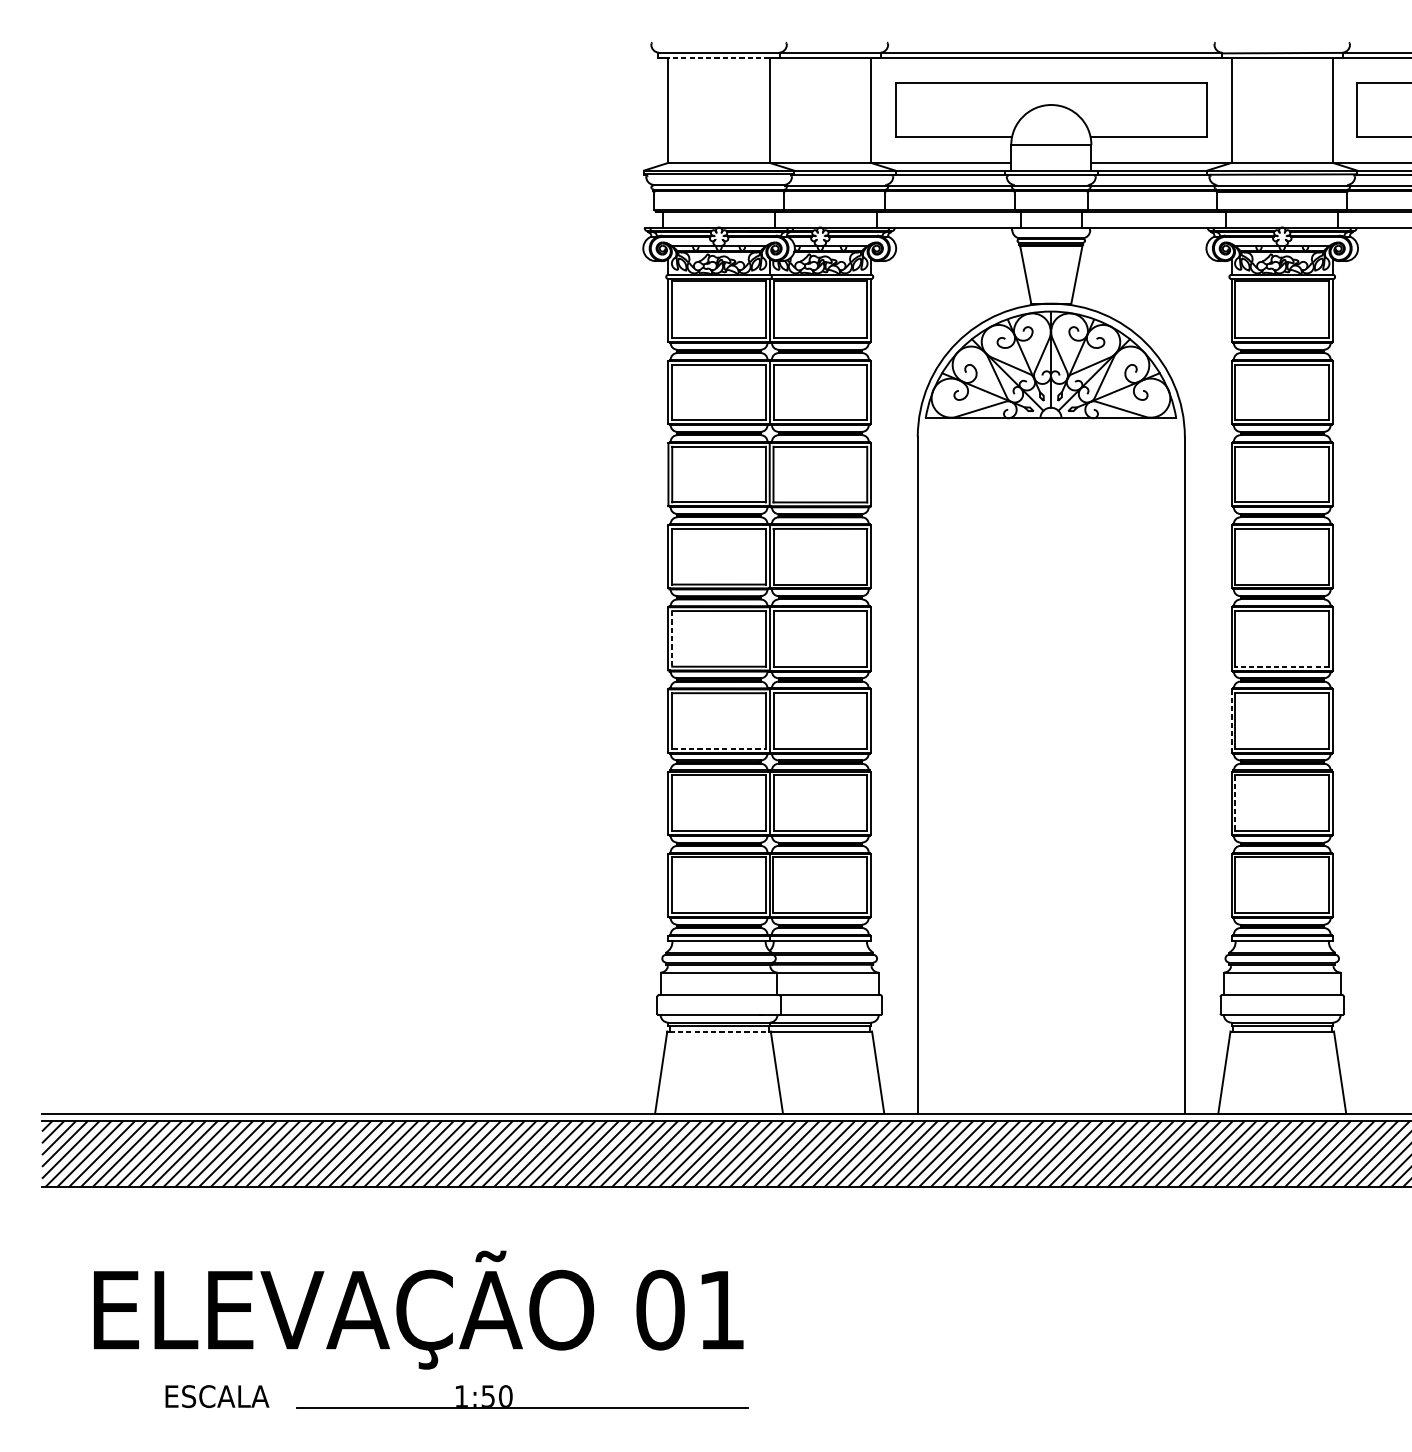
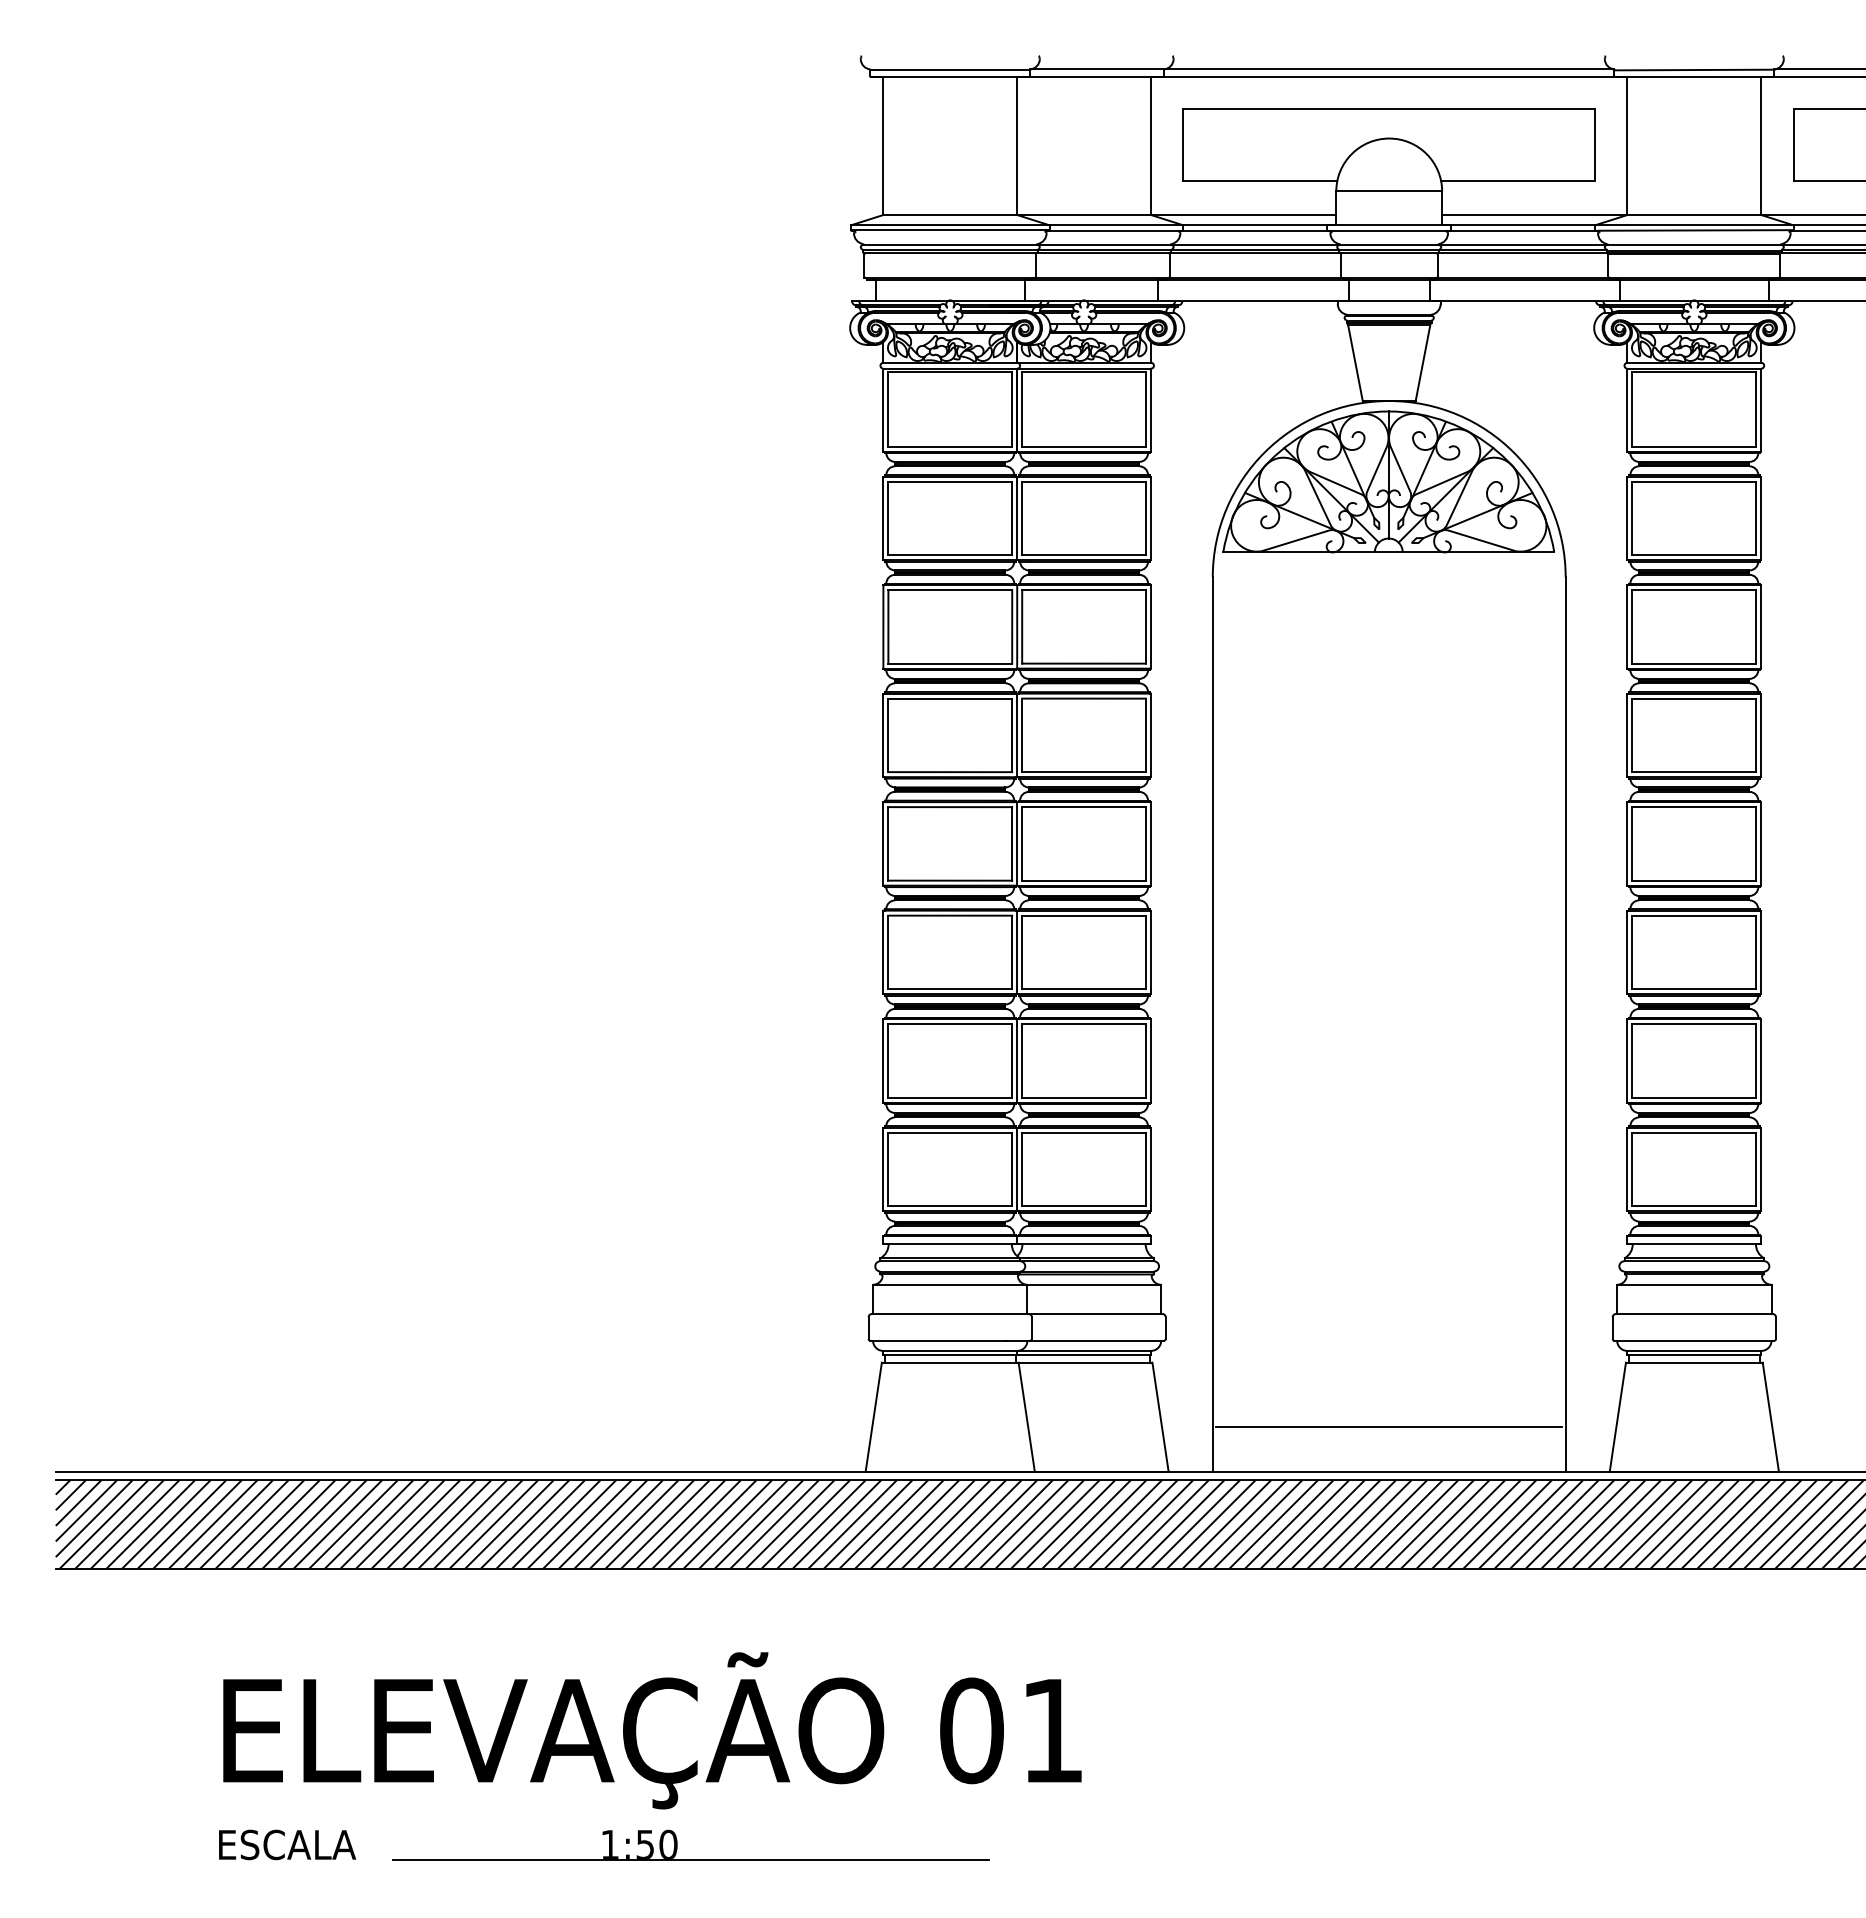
line: (713, 58) -> (943, 76), dashed -> solid
line: (672, 638) -> (888, 843), dashed -> solid
line: (1282, 666) -> (1694, 880), dashed -> solid
line: (1231, 721) -> (1627, 952), dashed -> solid
line: (719, 749) -> (950, 989), dashed -> solid
line: (1235, 802) -> (1632, 1060), dashed -> solid
line: (719, 1031) -> (950, 1362), dashed -> solid
line: (1051, 1080) -> (1389, 1427), added
text: (418, 1309) -> (652, 1730), moved

